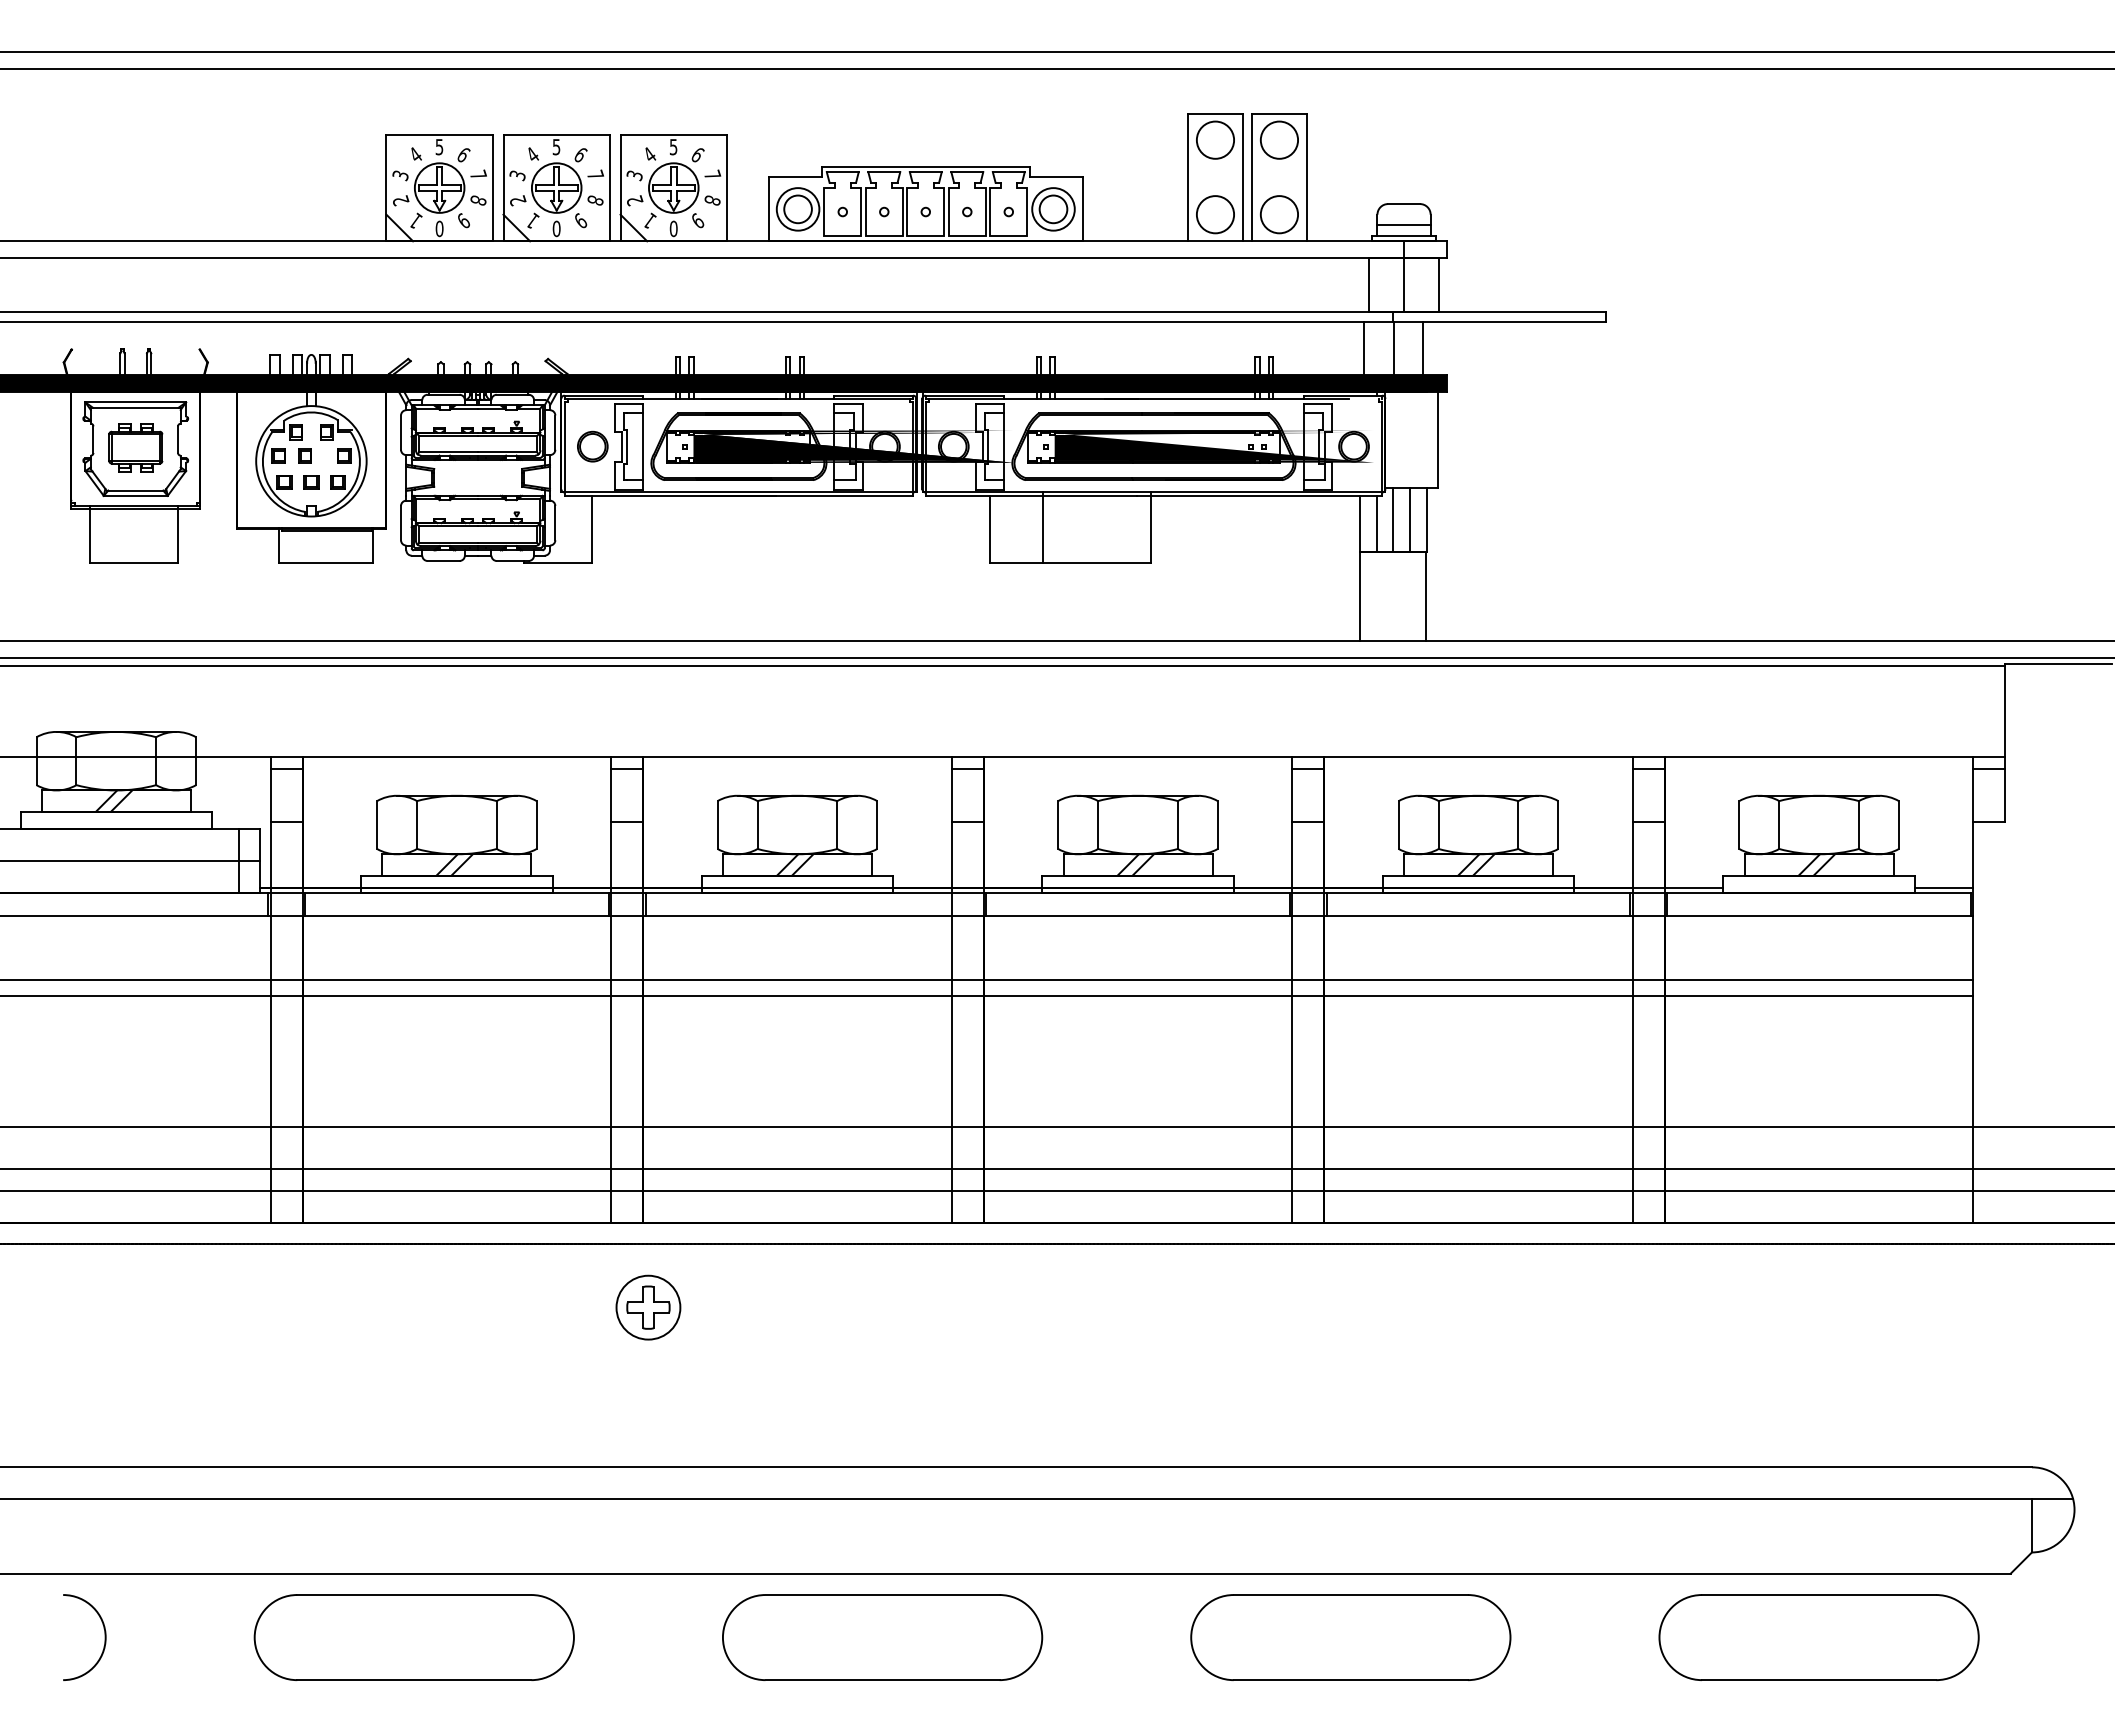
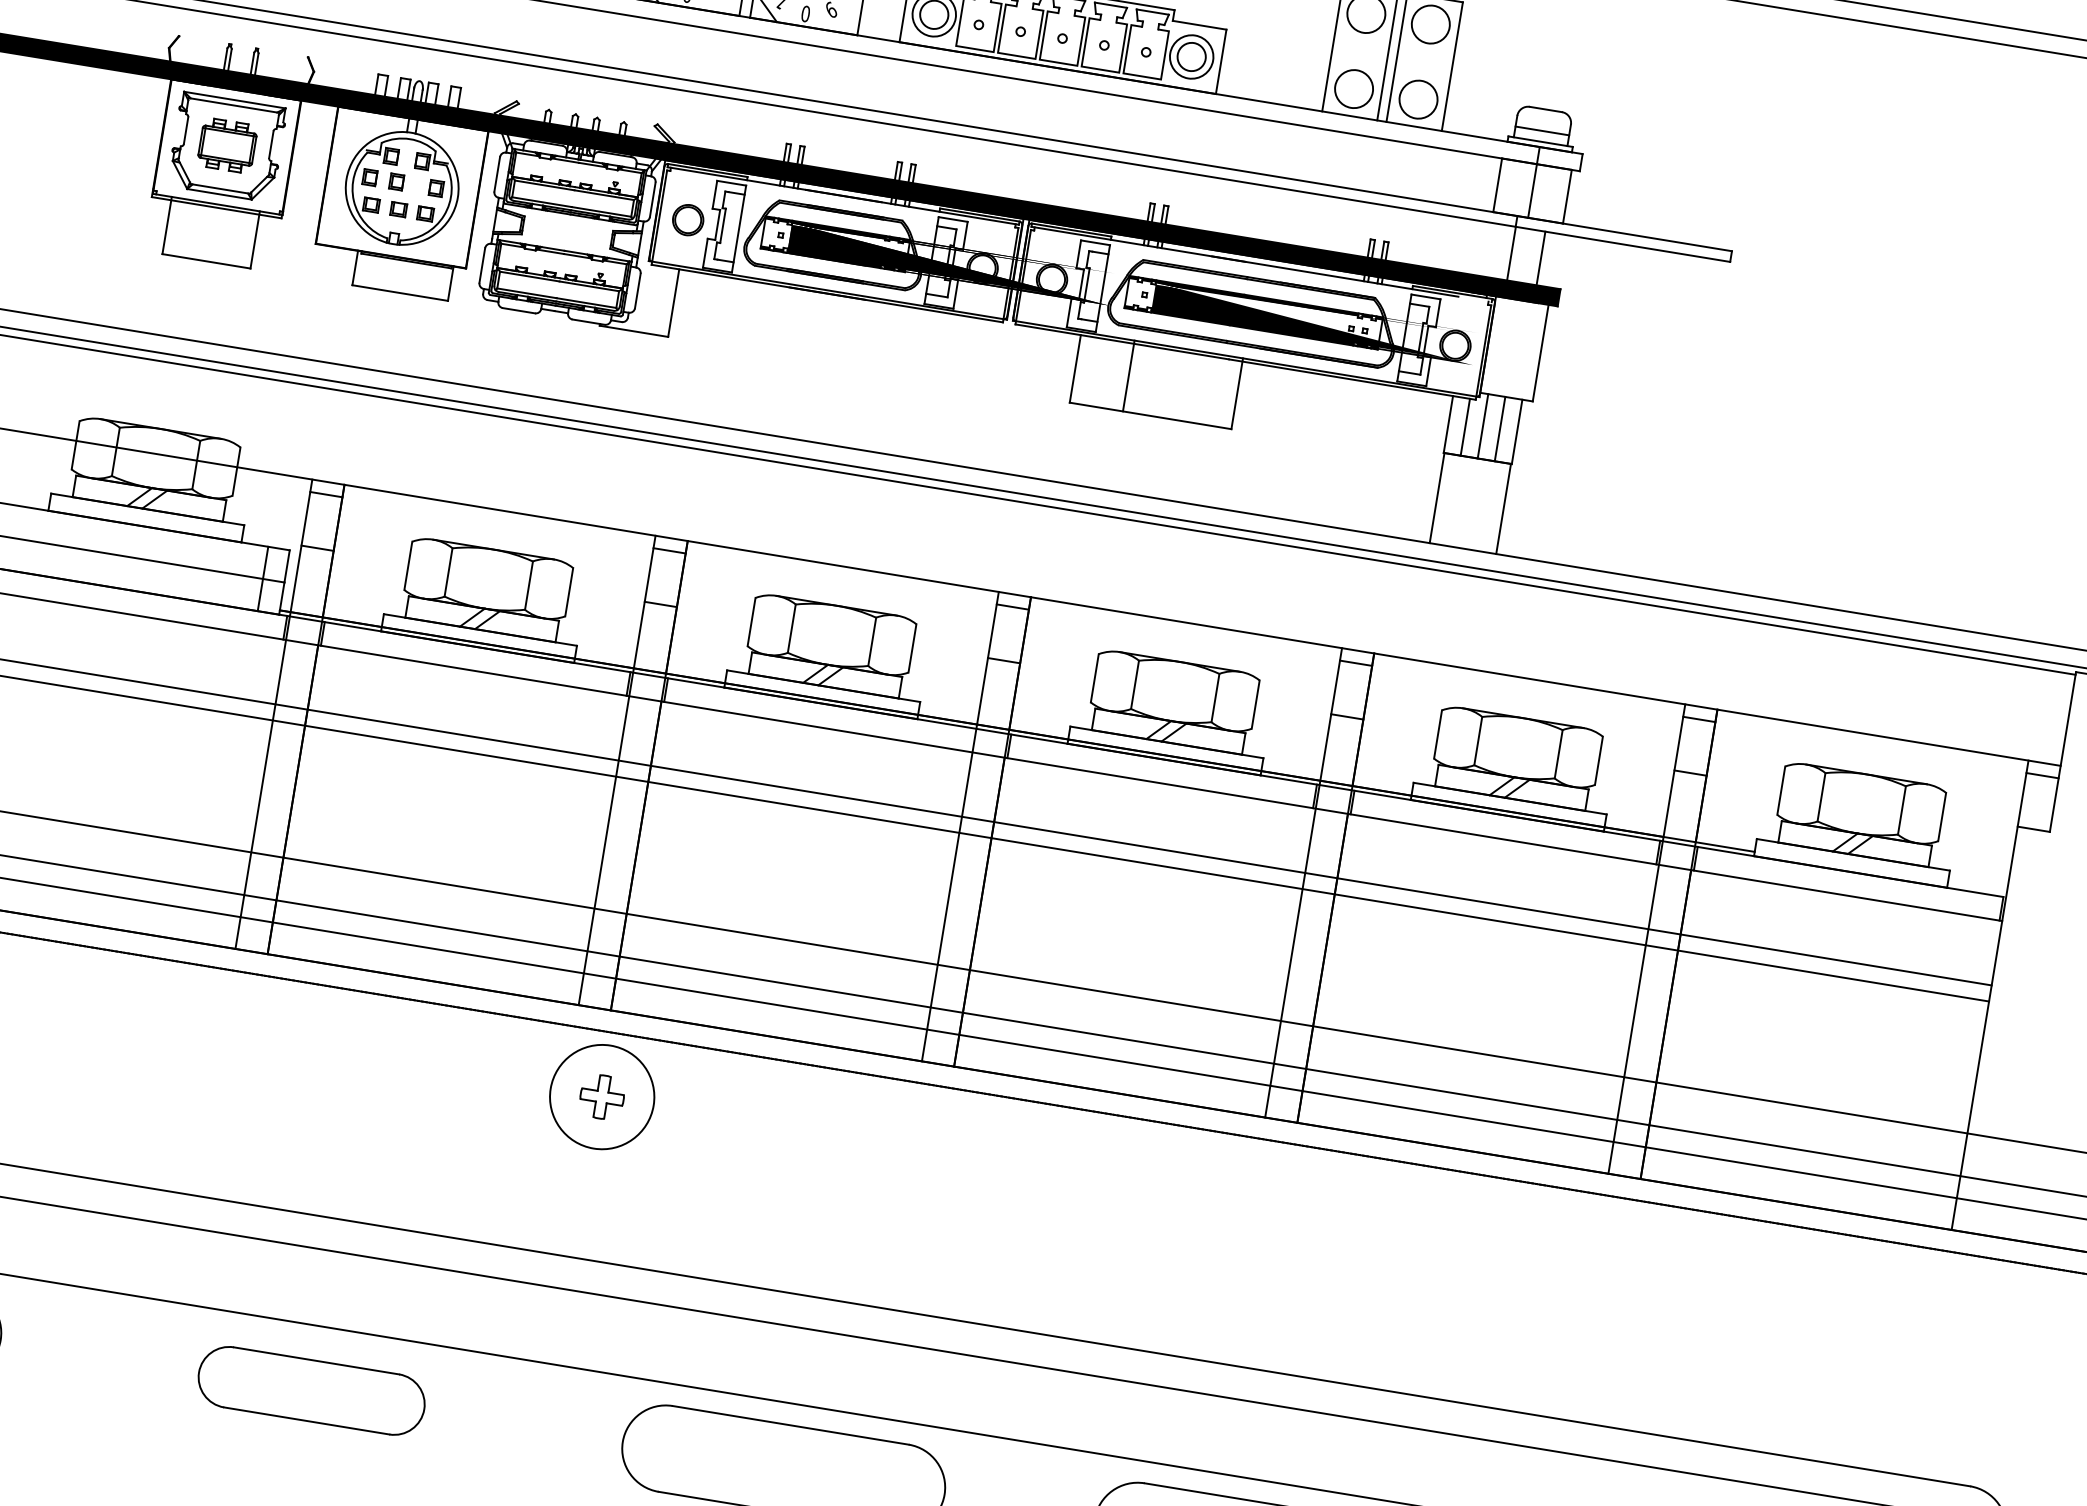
line: (1364, 348) -> (1482, 248), removed
line: (1943, 888) -> (1976, 888), removed
circle: (648, 1307) -> (602, 1096), size x1.6
part: (413, 1637) -> (310, 1390), size x0.7

